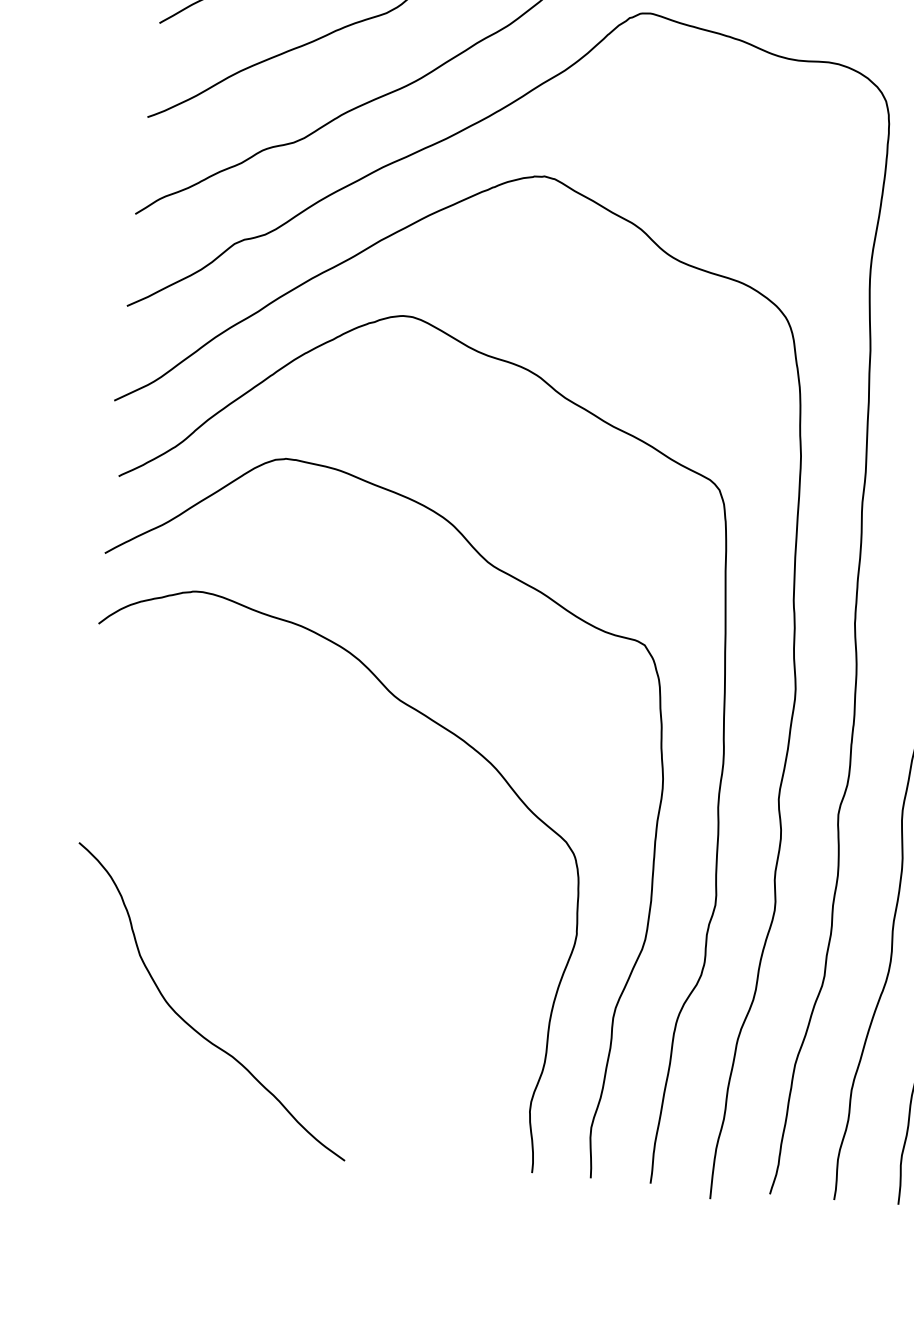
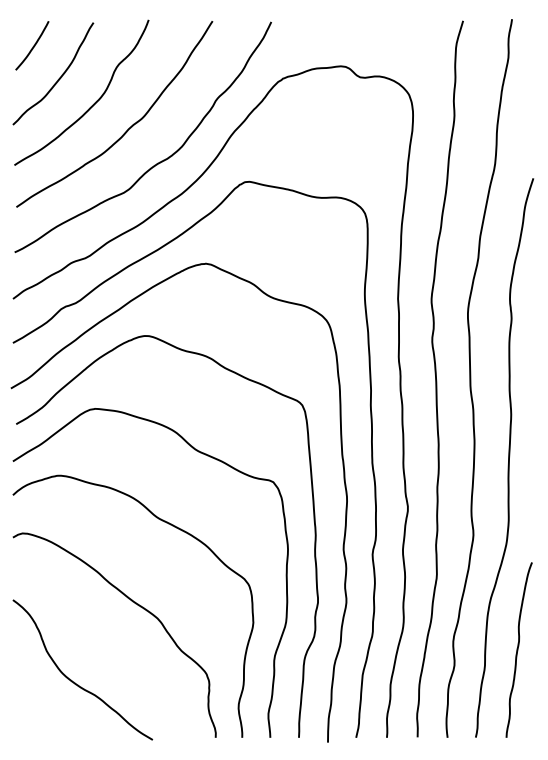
curve: (334, 874) -> (135, 604), added

